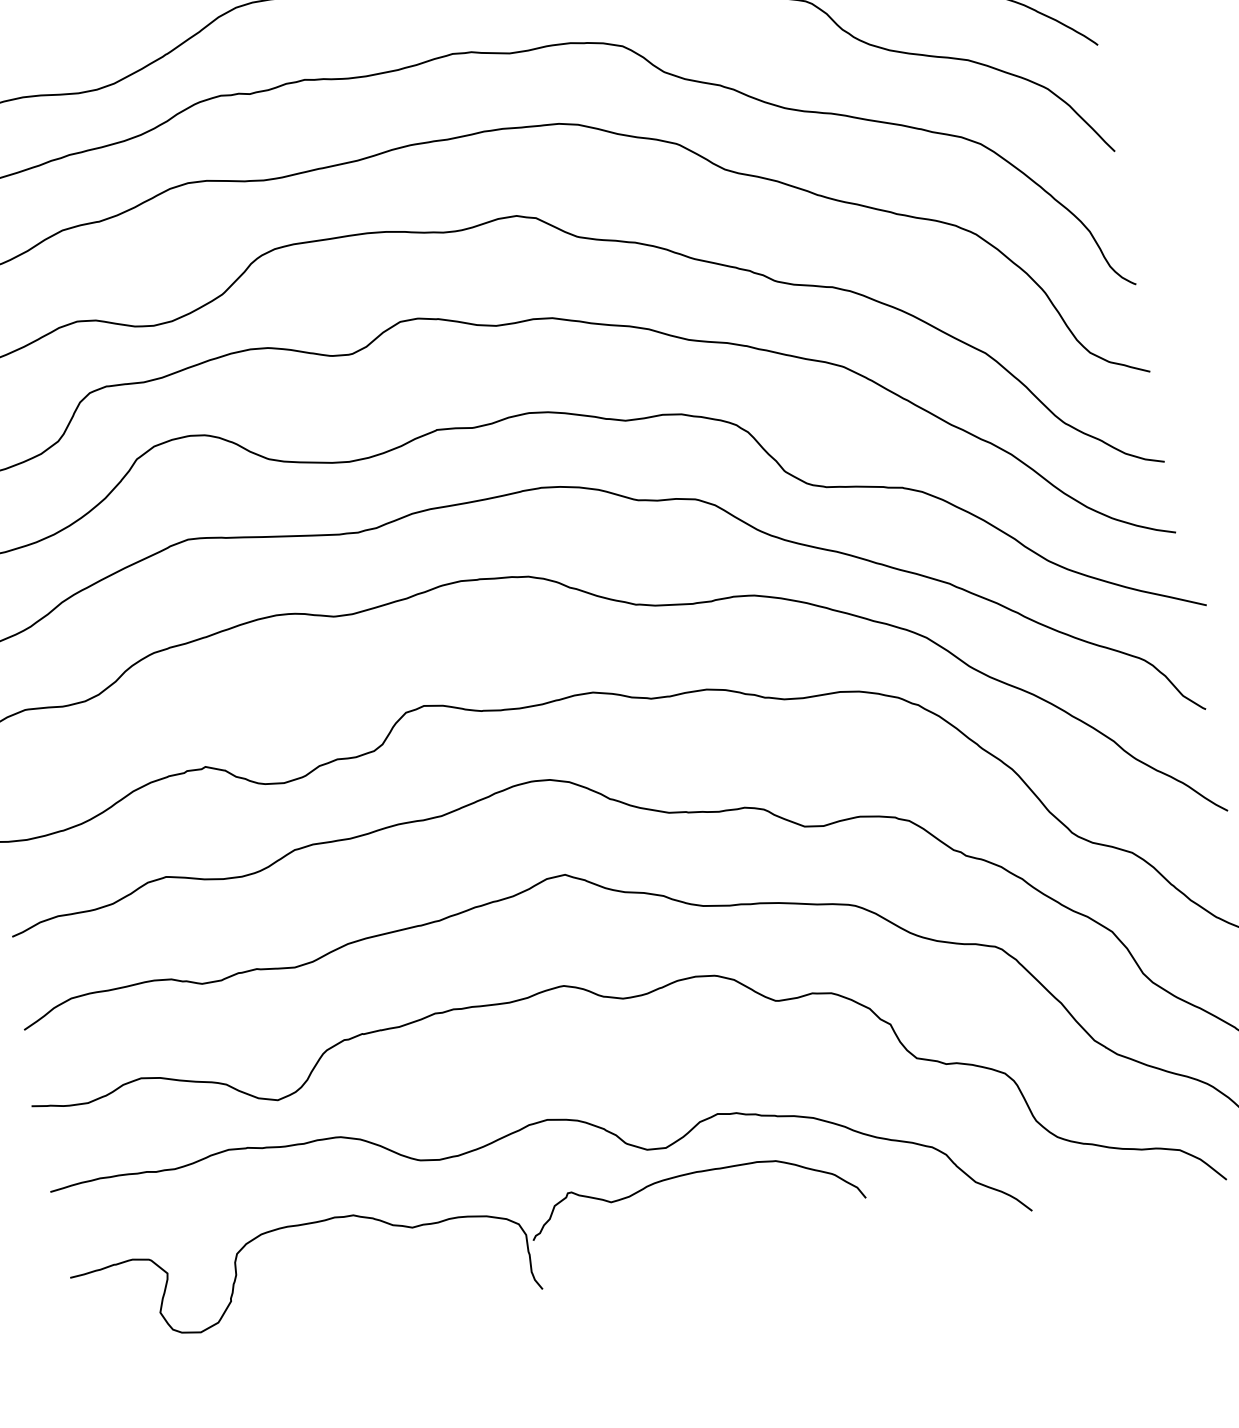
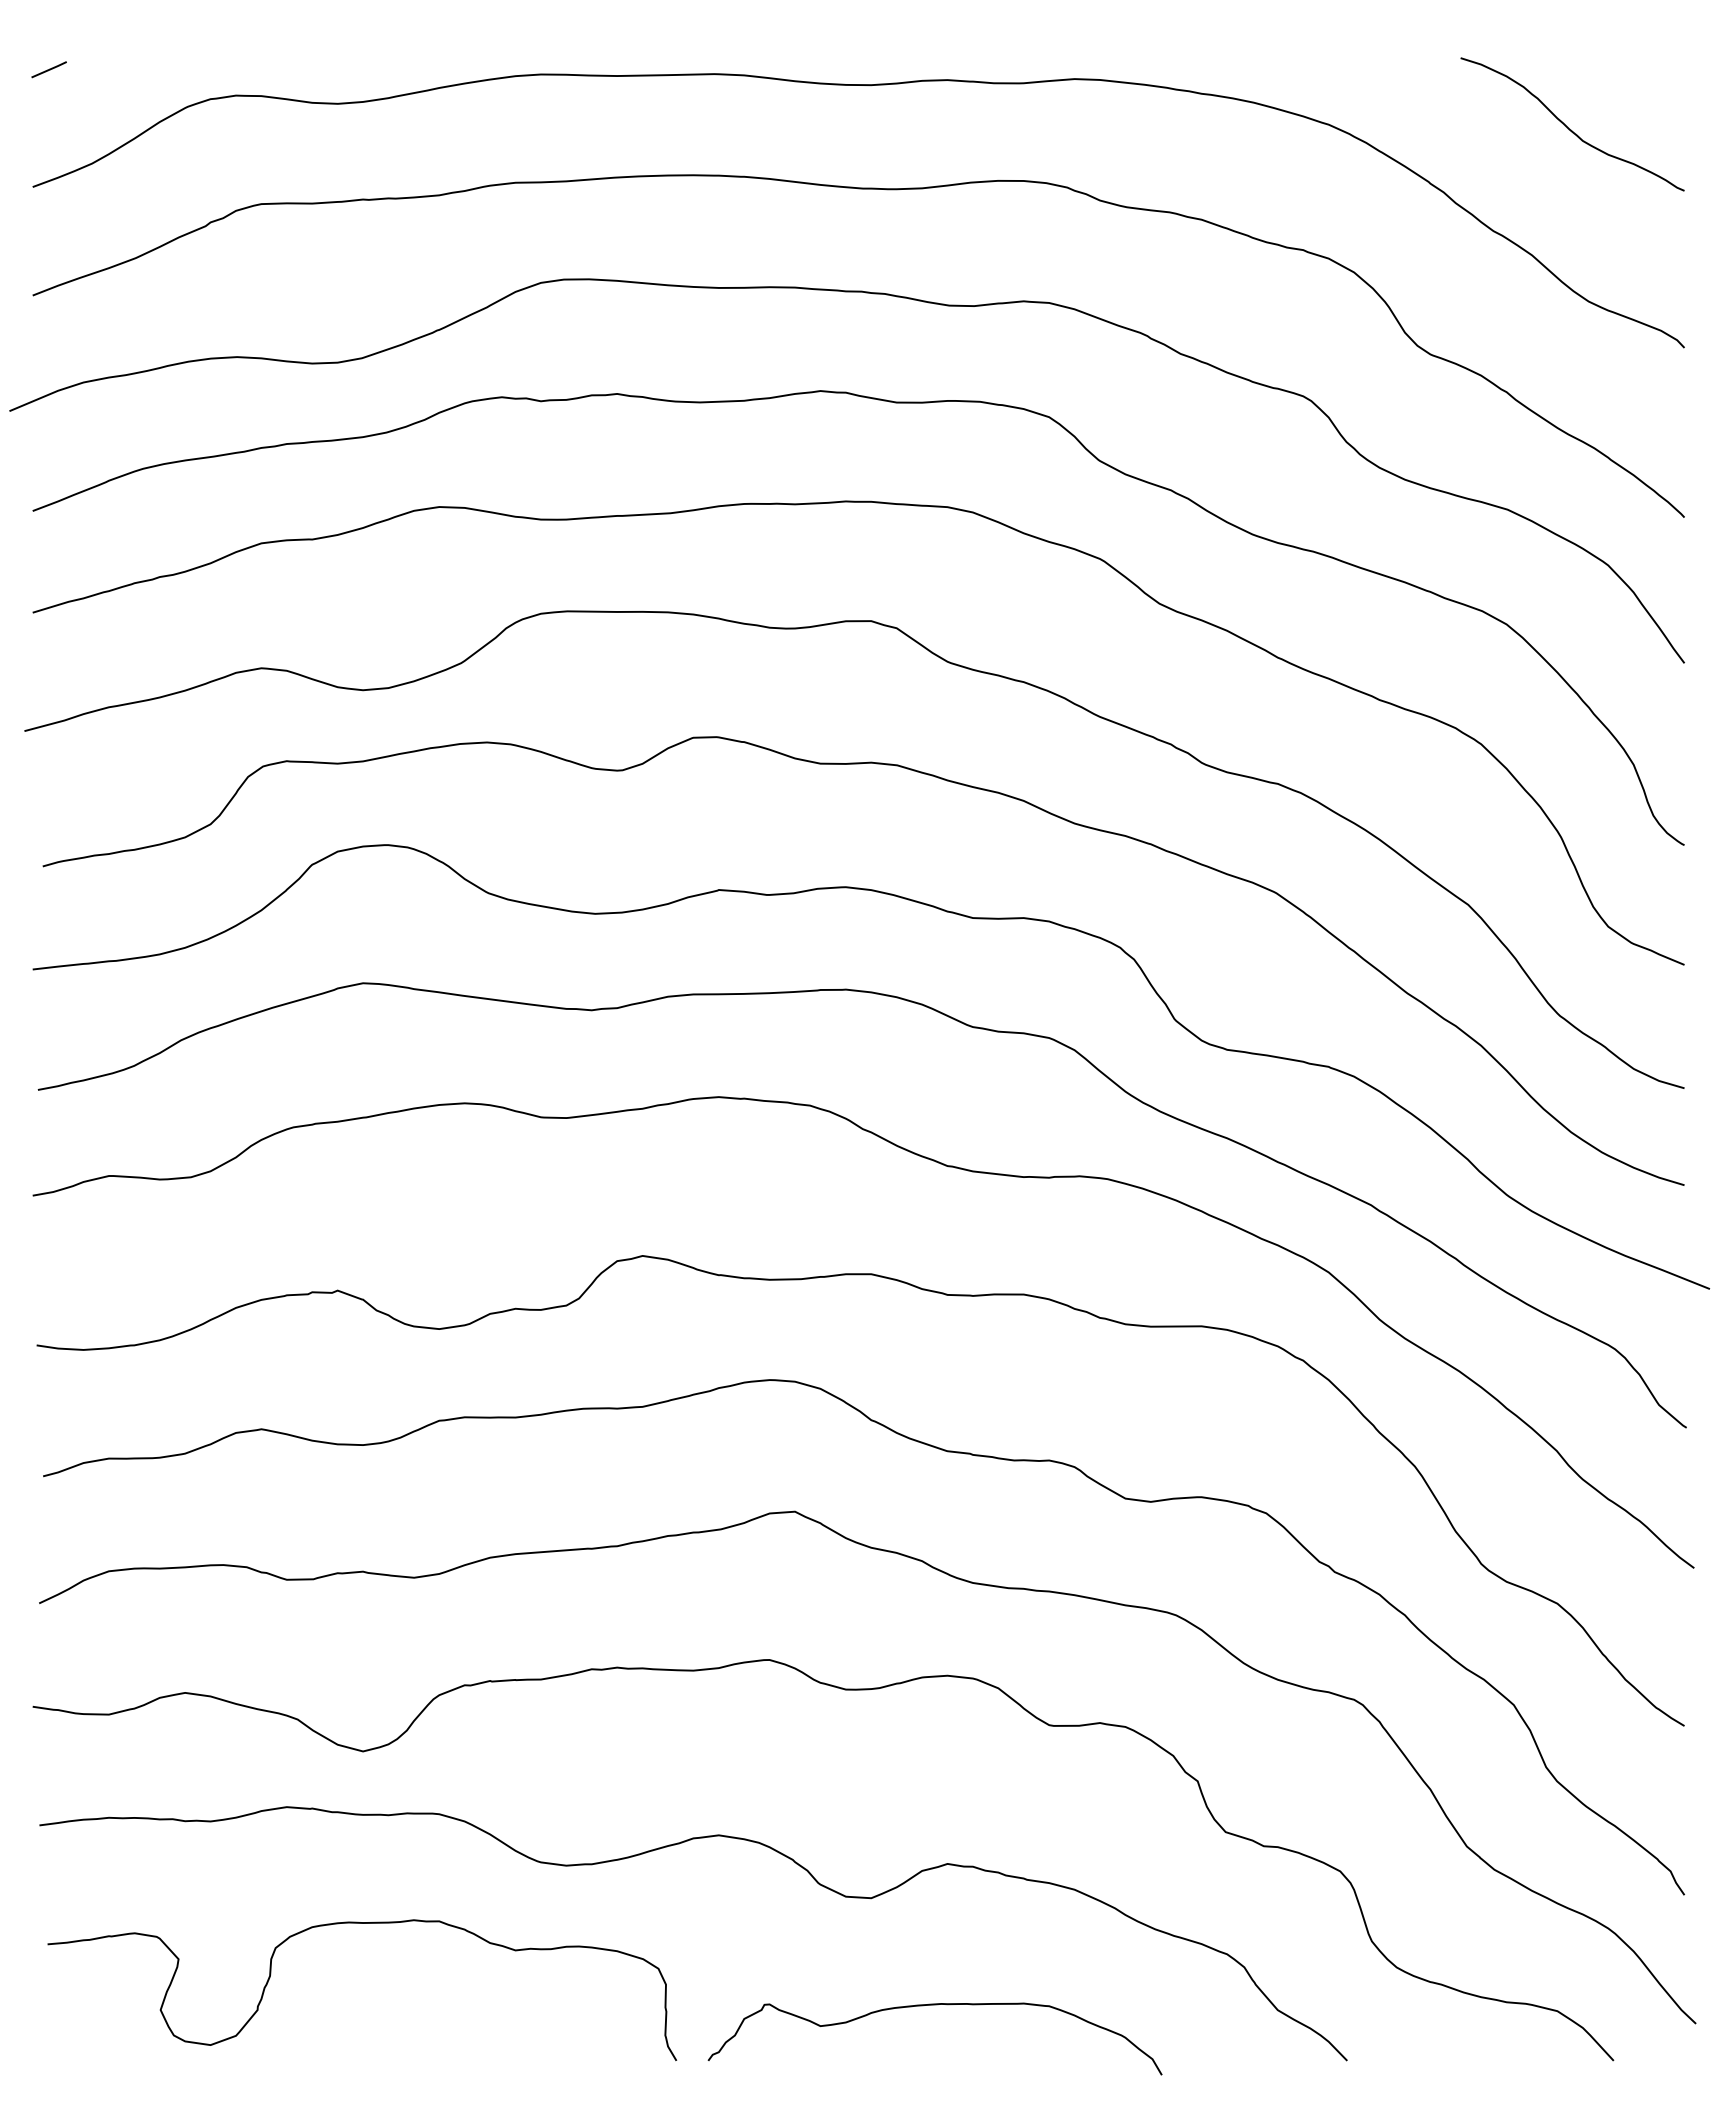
curve: (691, 1173) -> (934, 2005), moved

